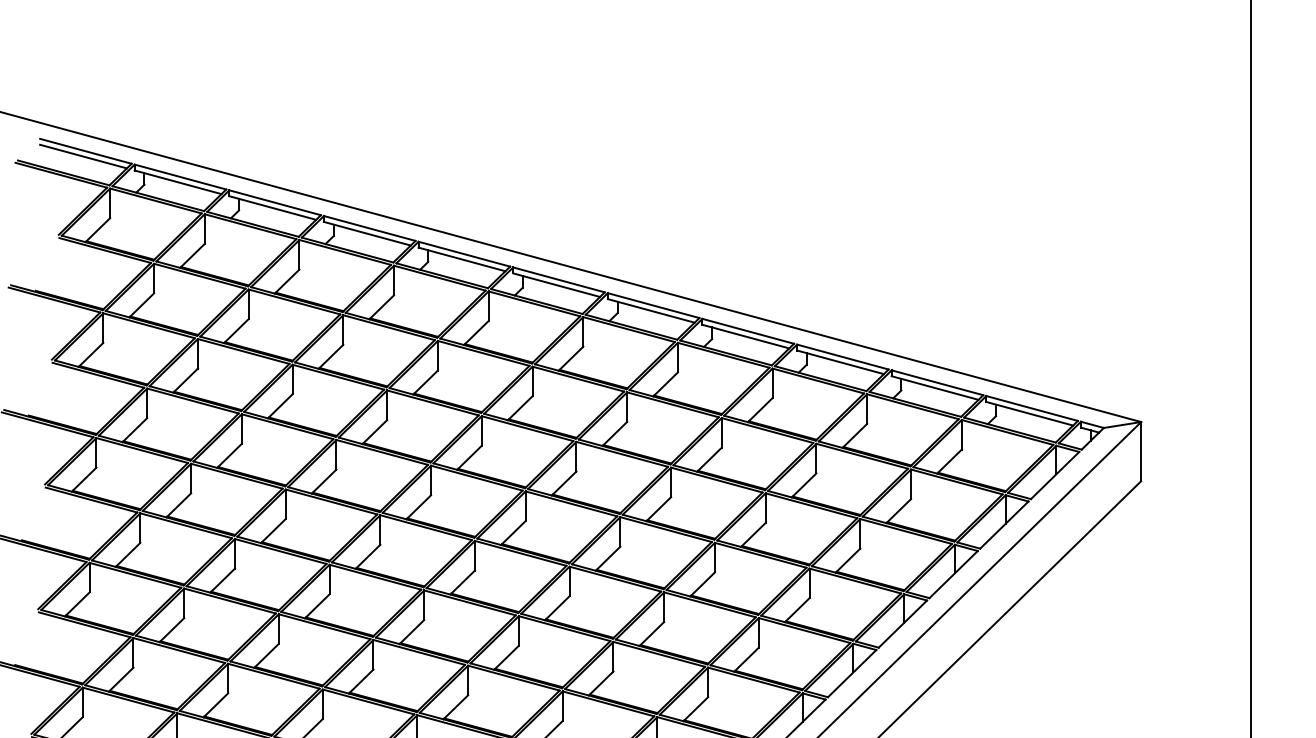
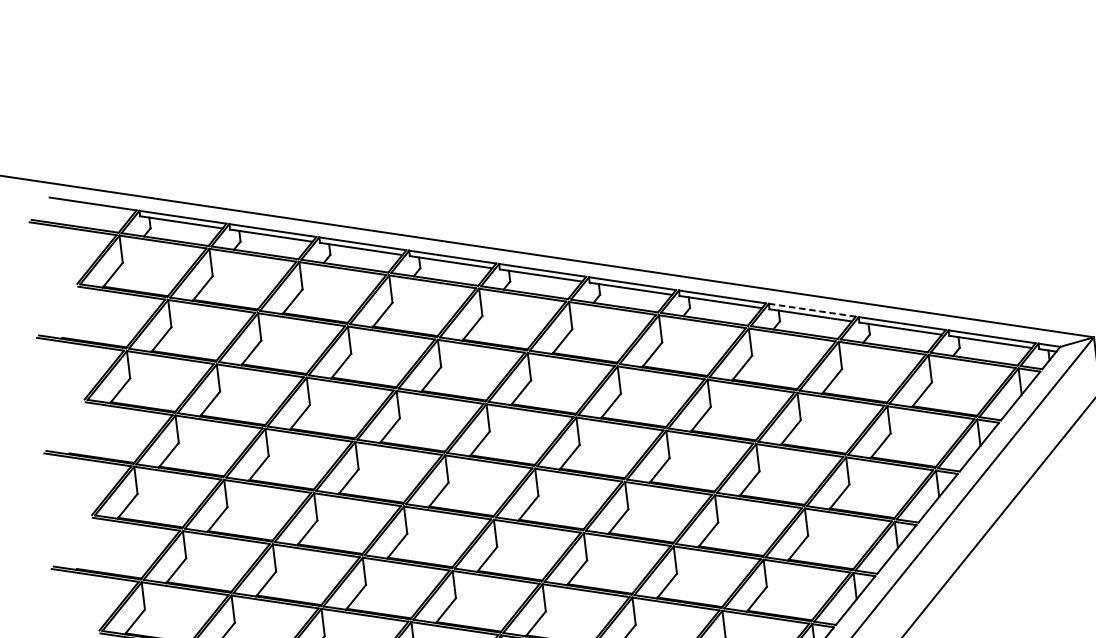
line: (83, 156) -> (91, 209), removed
line: (843, 357) -> (812, 310), solid -> dashed

